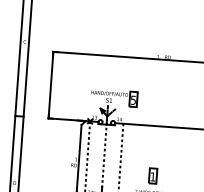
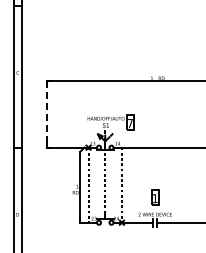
line: (50, 85) -> (46, 114), solid -> dashed
text: (133, 100) -> (130, 123), 5 -> 7

